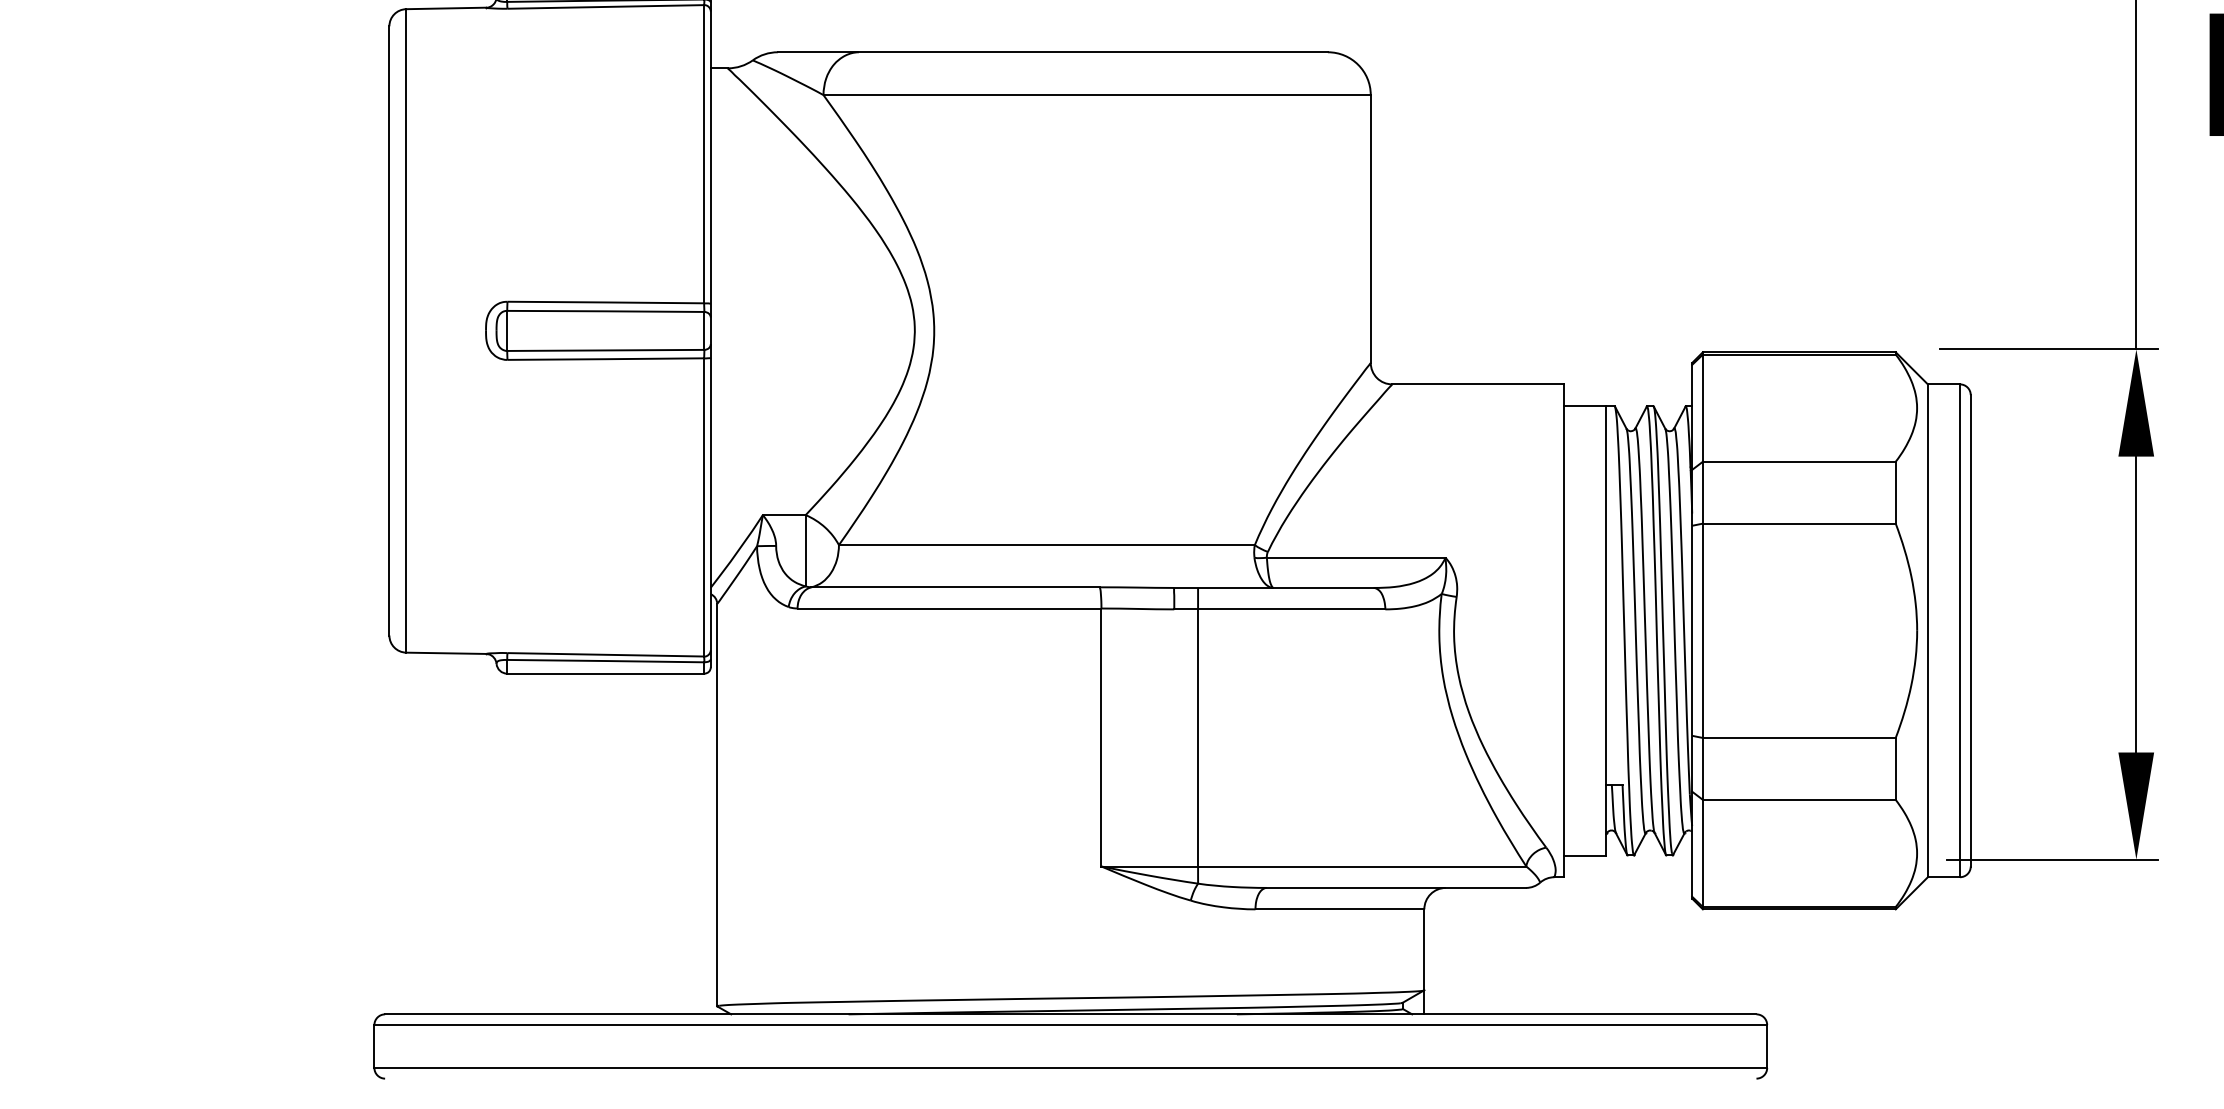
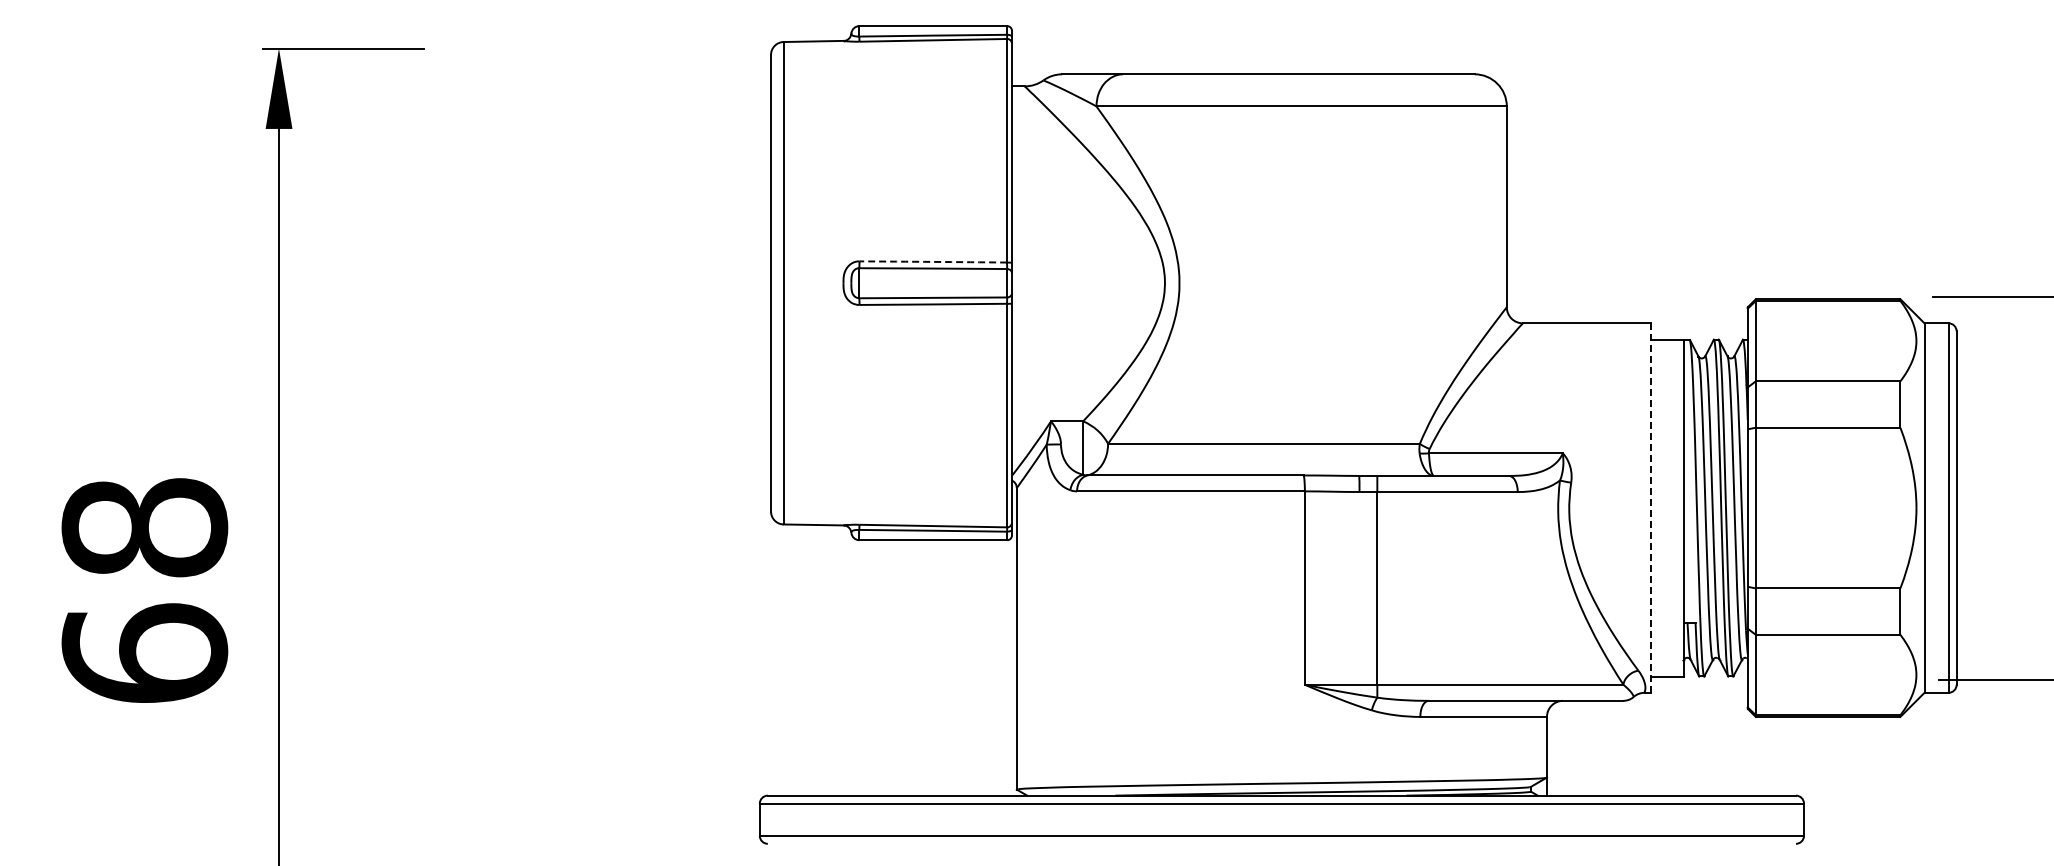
arc: (606, 301) -> (933, 261), solid -> dashed
line: (1563, 631) -> (1651, 508), solid -> dashed

